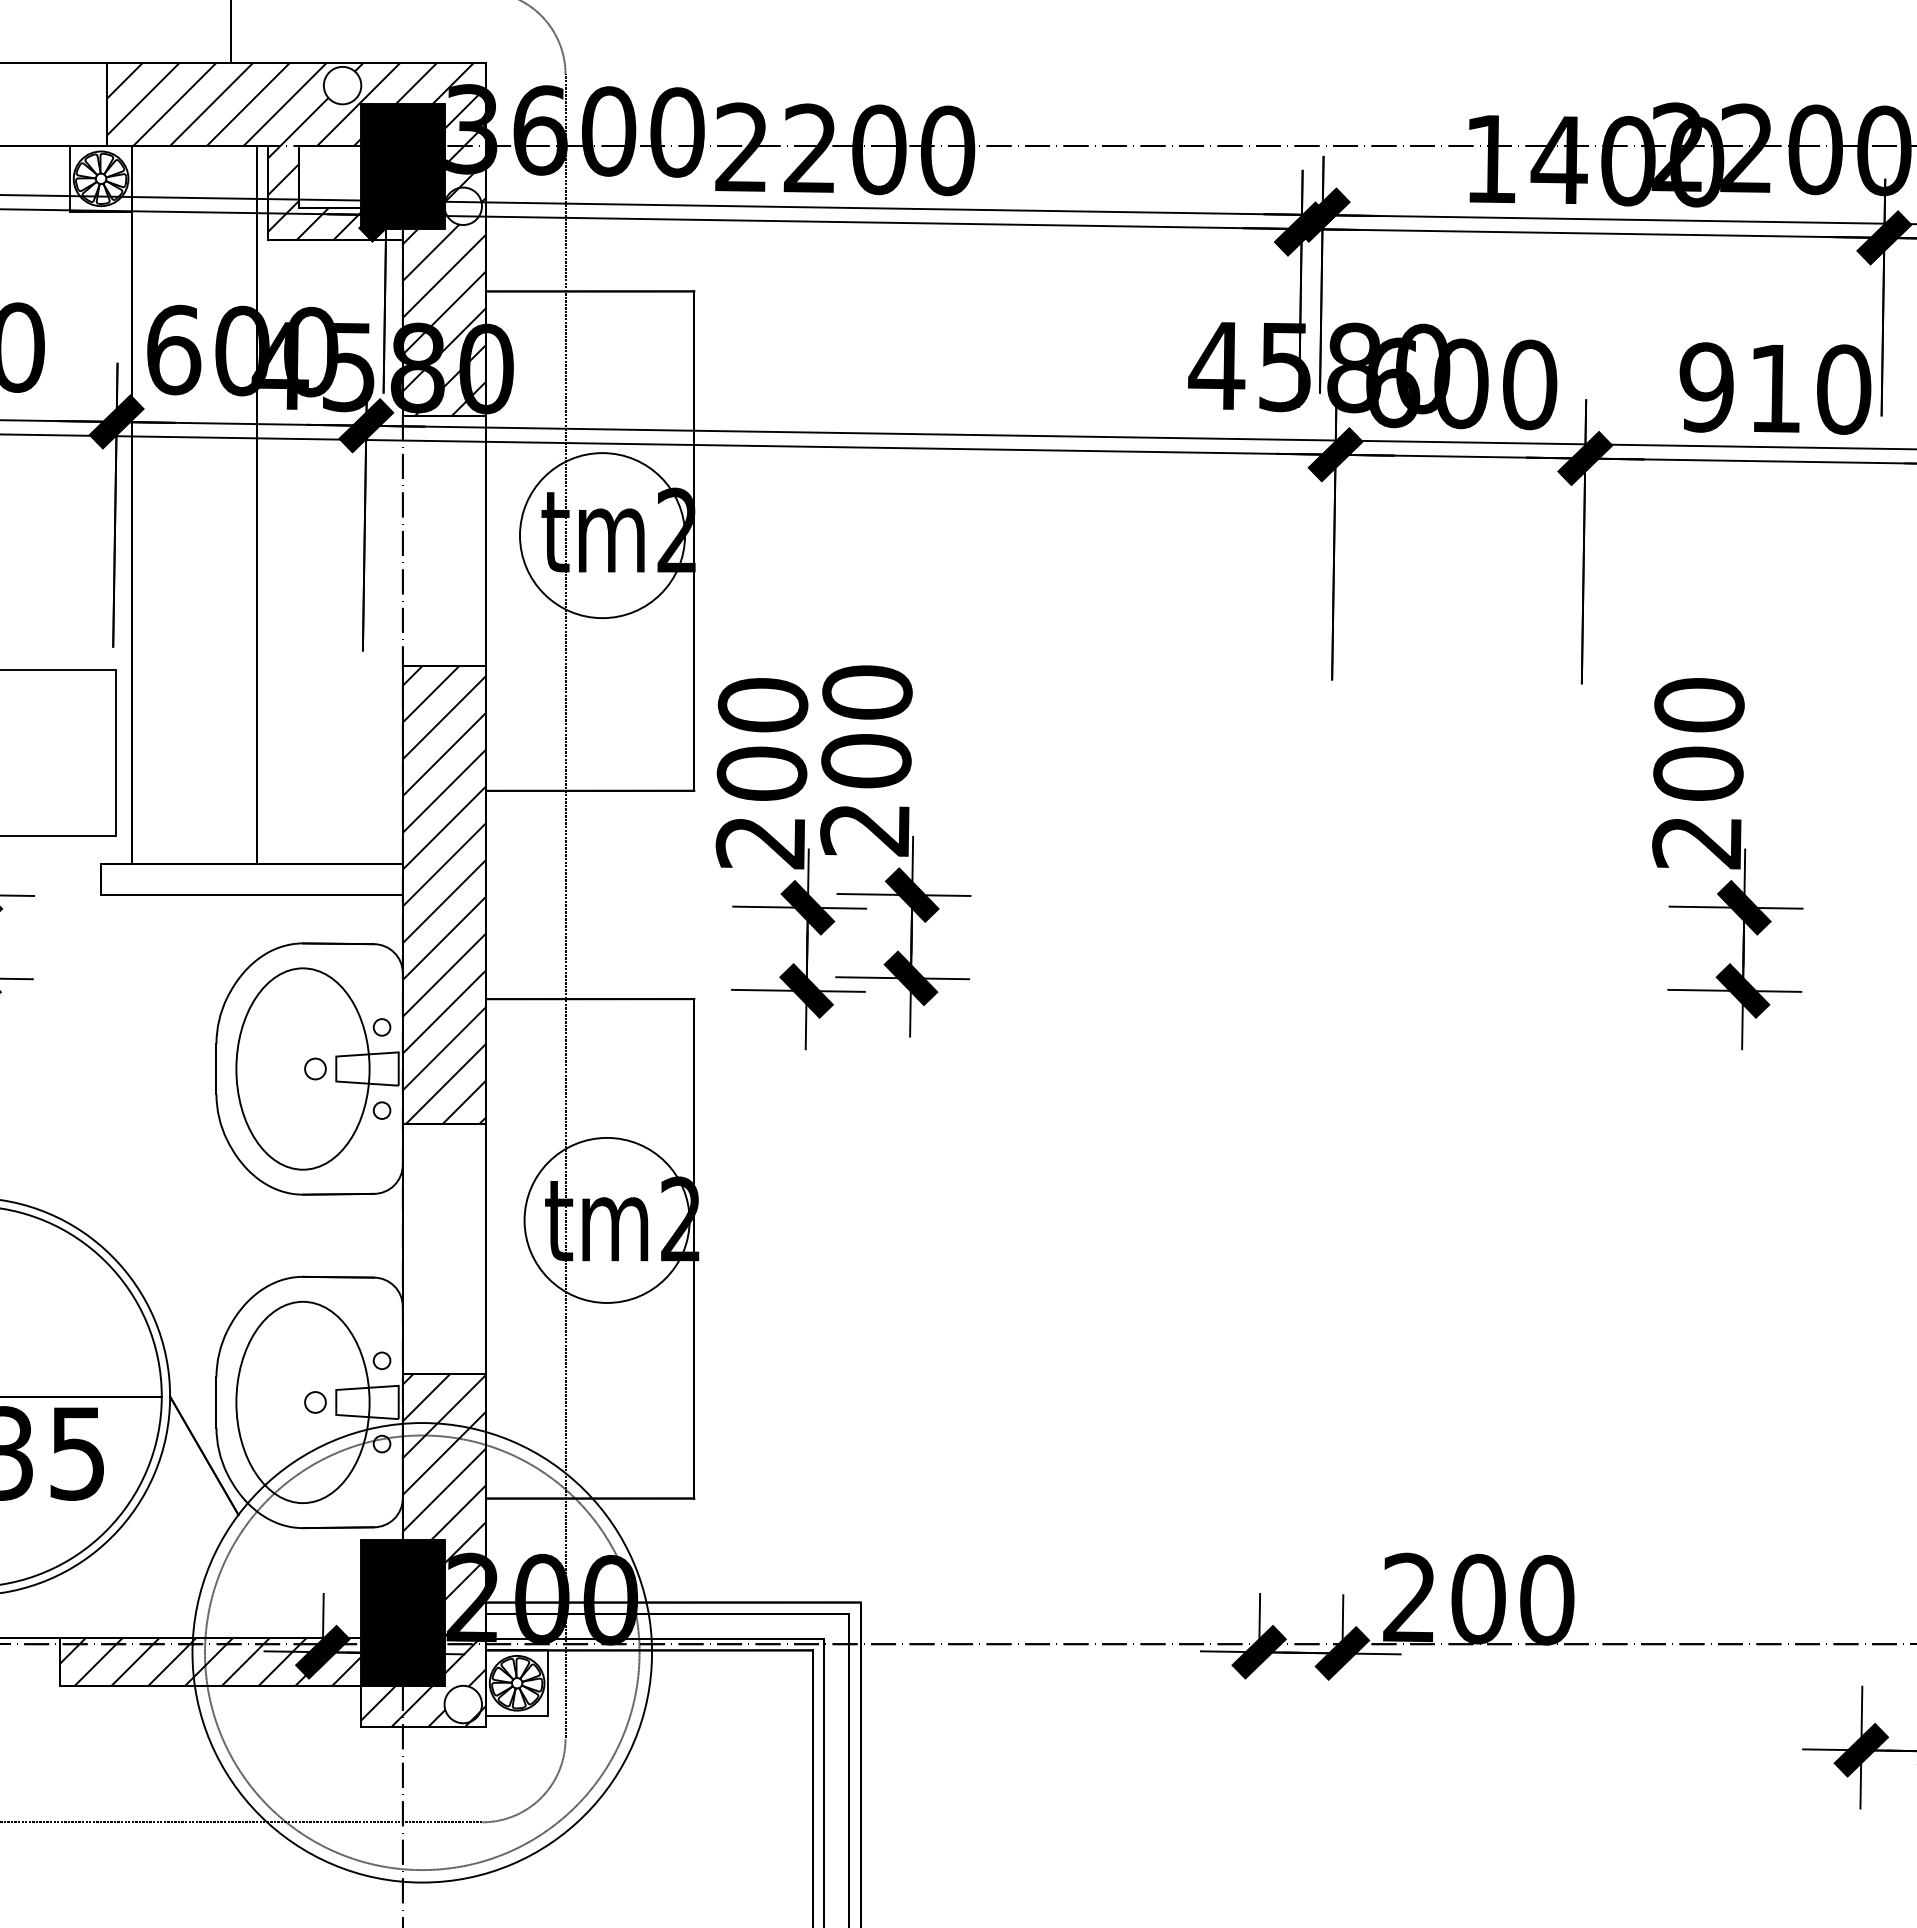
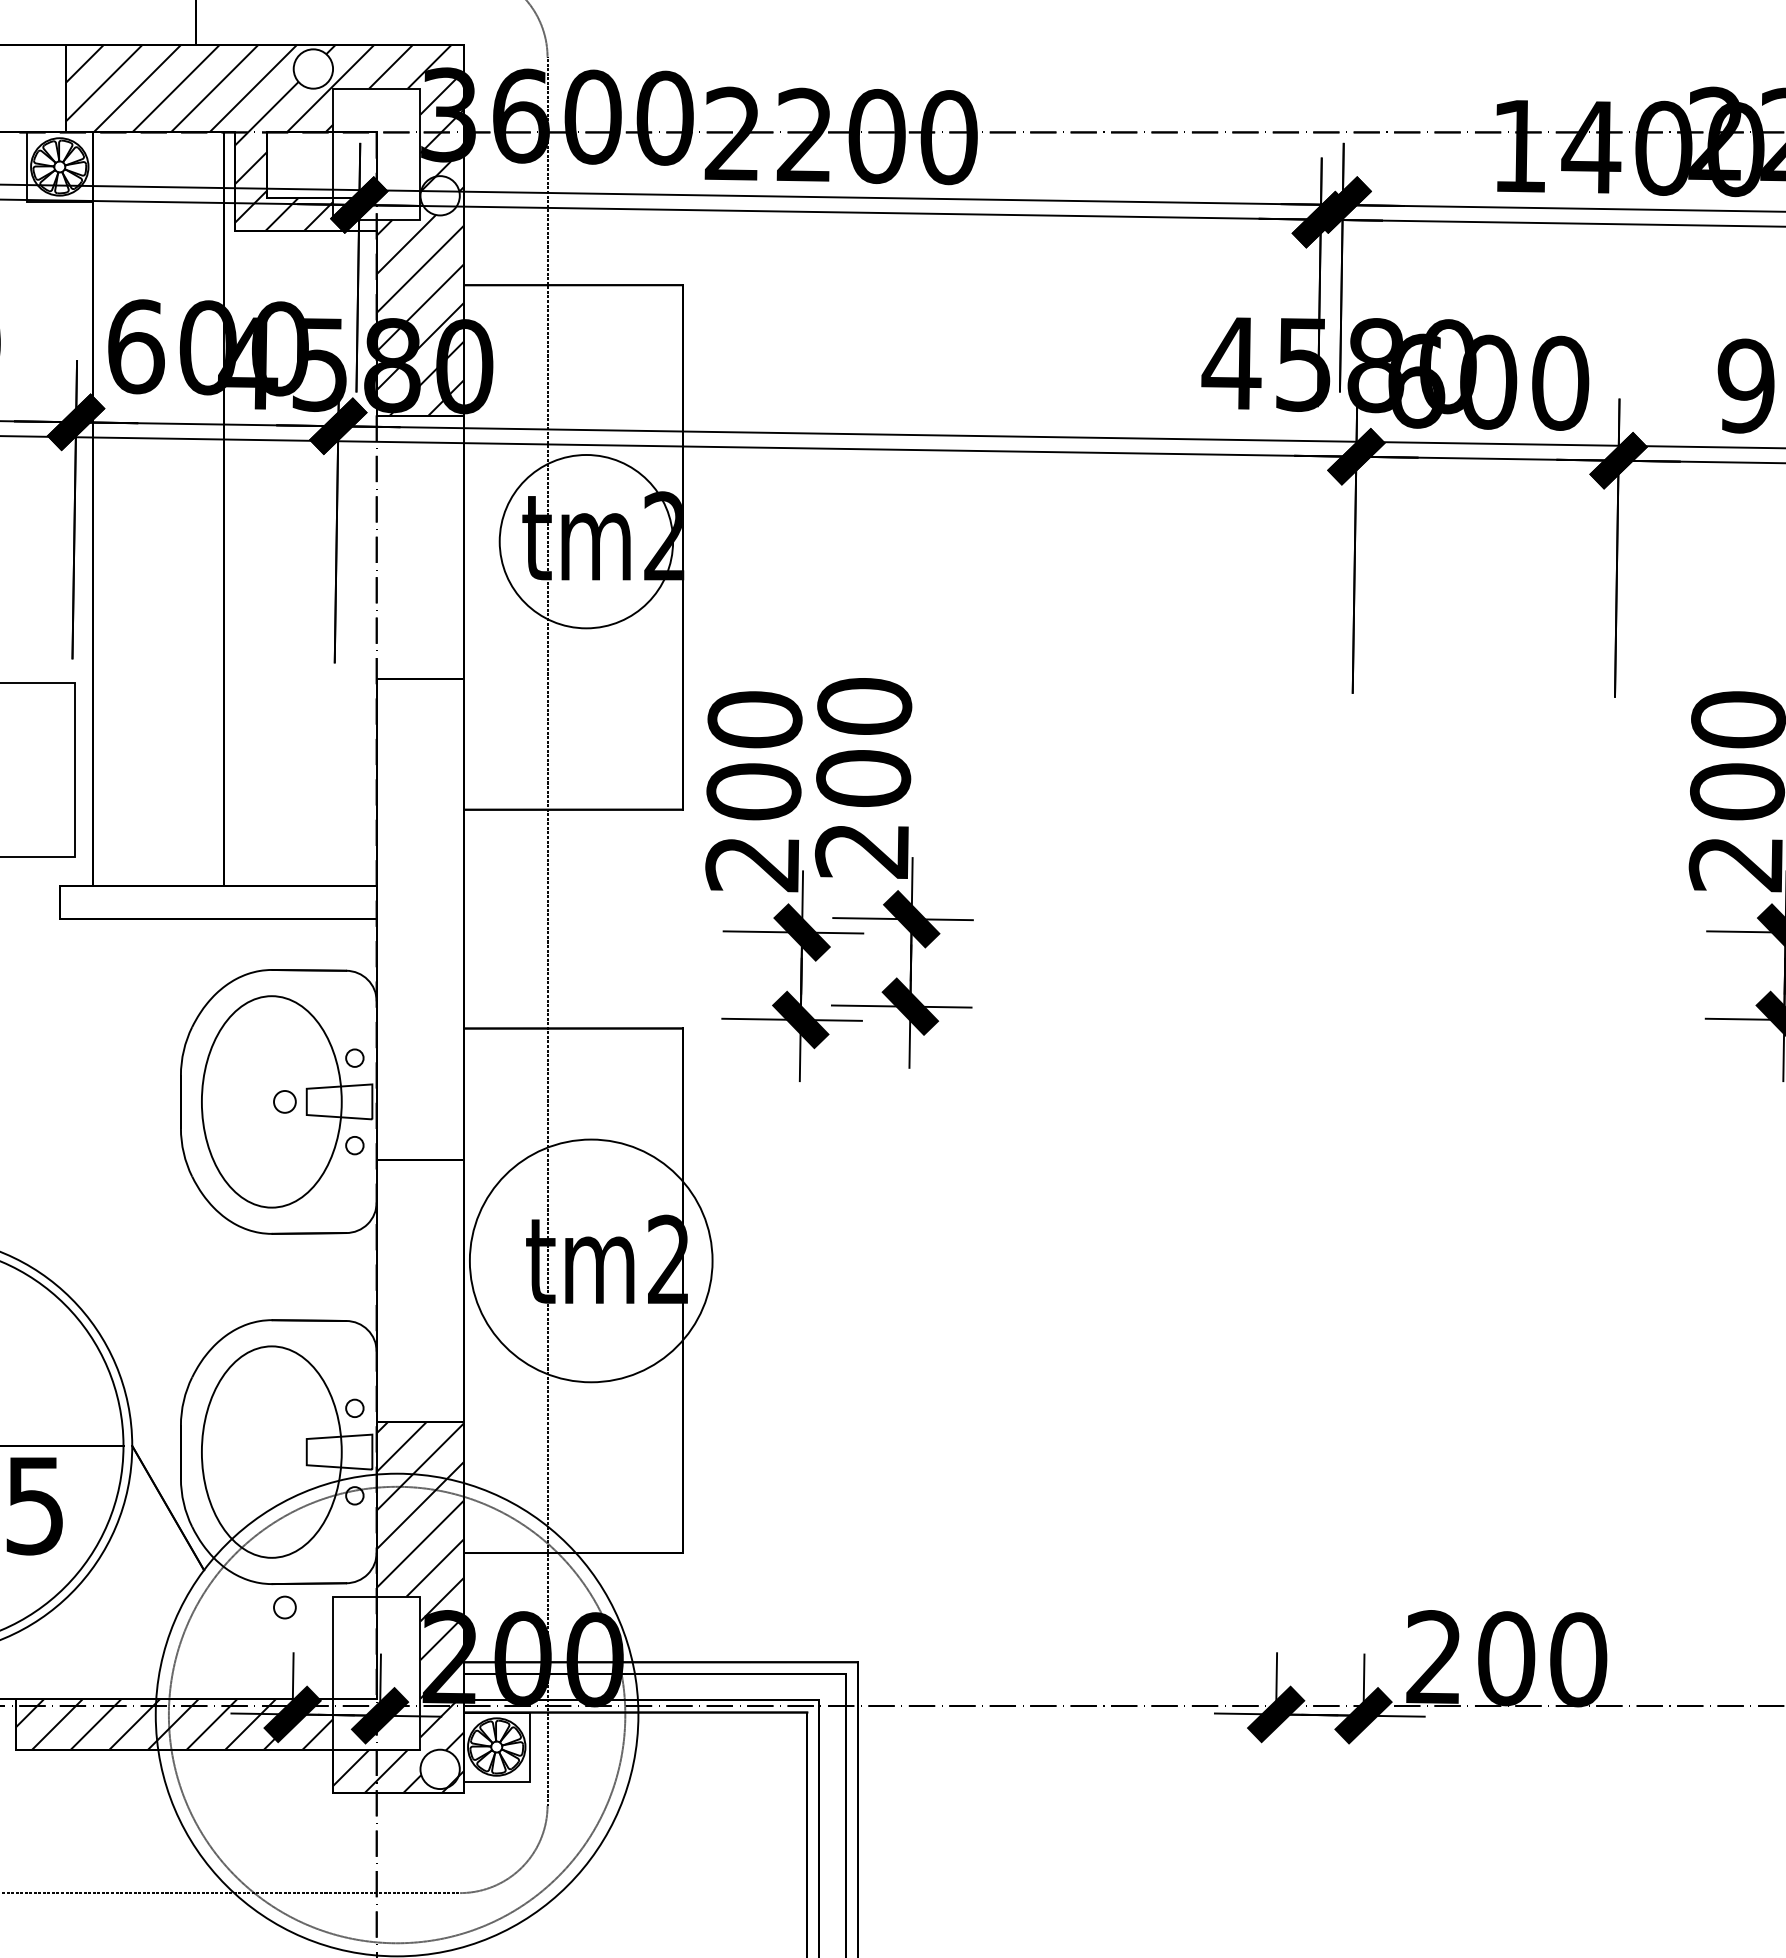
fill: (402, 166) -> (376, 153), removed
hatch: (444, 894) -> (420, 918), removed
circle: (606, 1219) -> (590, 1259), size x1.4
circle: (315, 1402) -> (284, 1607), moved
fill: (402, 1612) -> (376, 1672), removed

